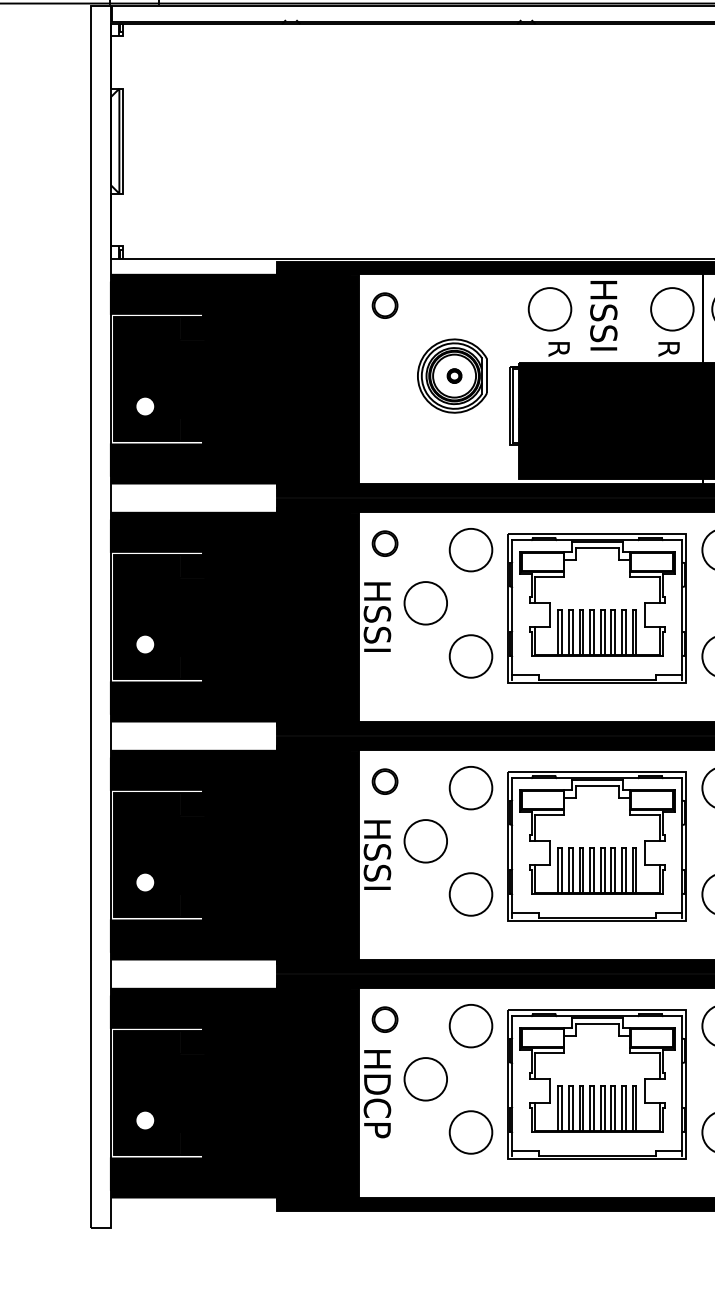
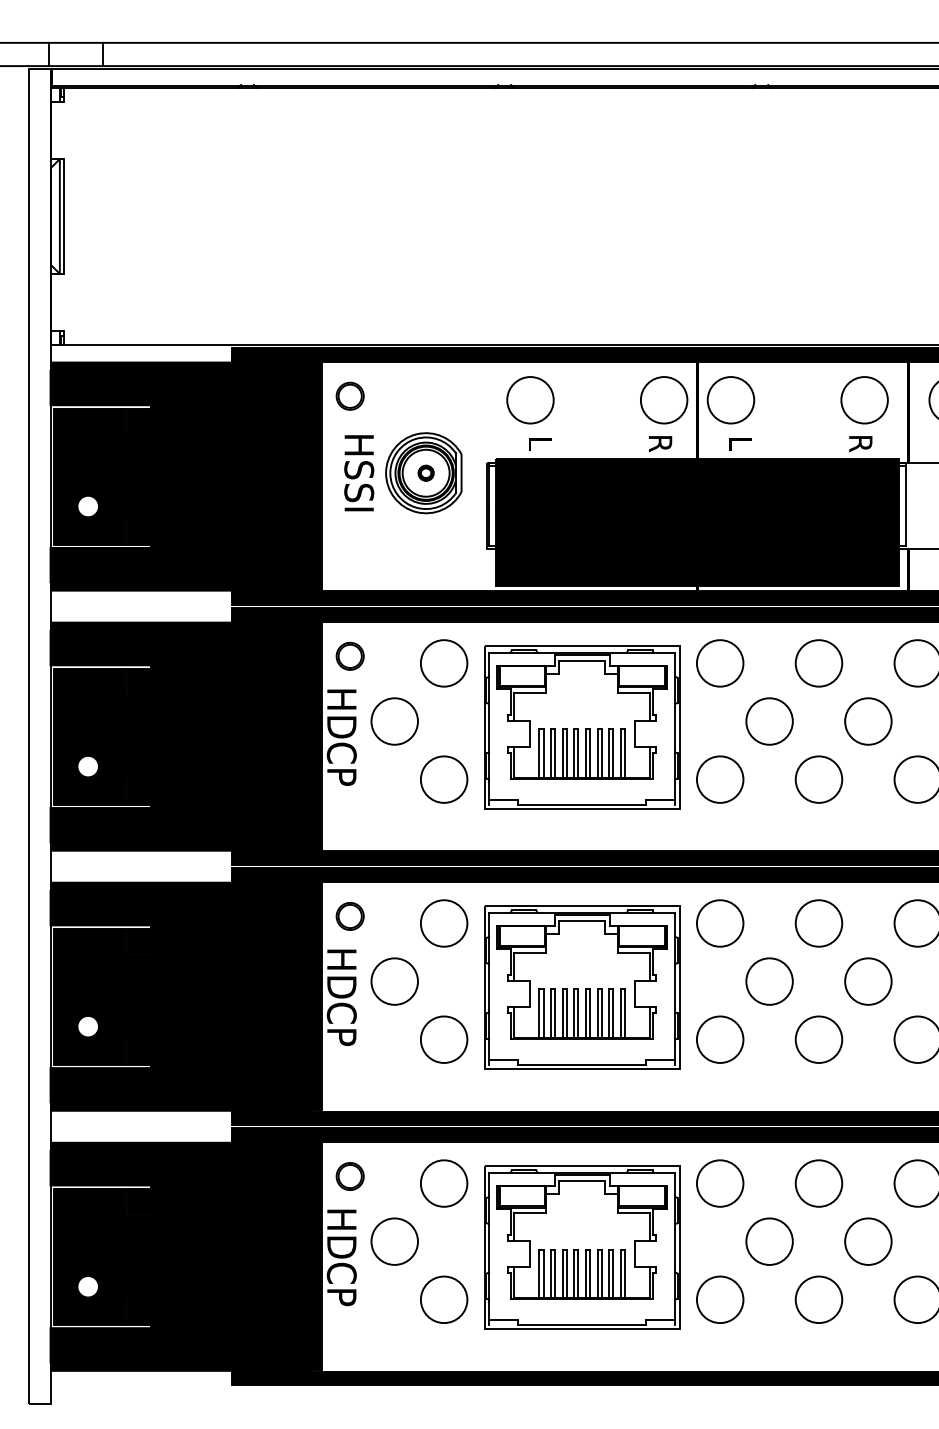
text: (604, 315) -> (359, 473), moved
text: (558, 349) -> (539, 444), R -> L
text: (377, 617) -> (341, 737), HSSI -> HDCP
text: (377, 855) -> (341, 997), HSSI -> HDCP

